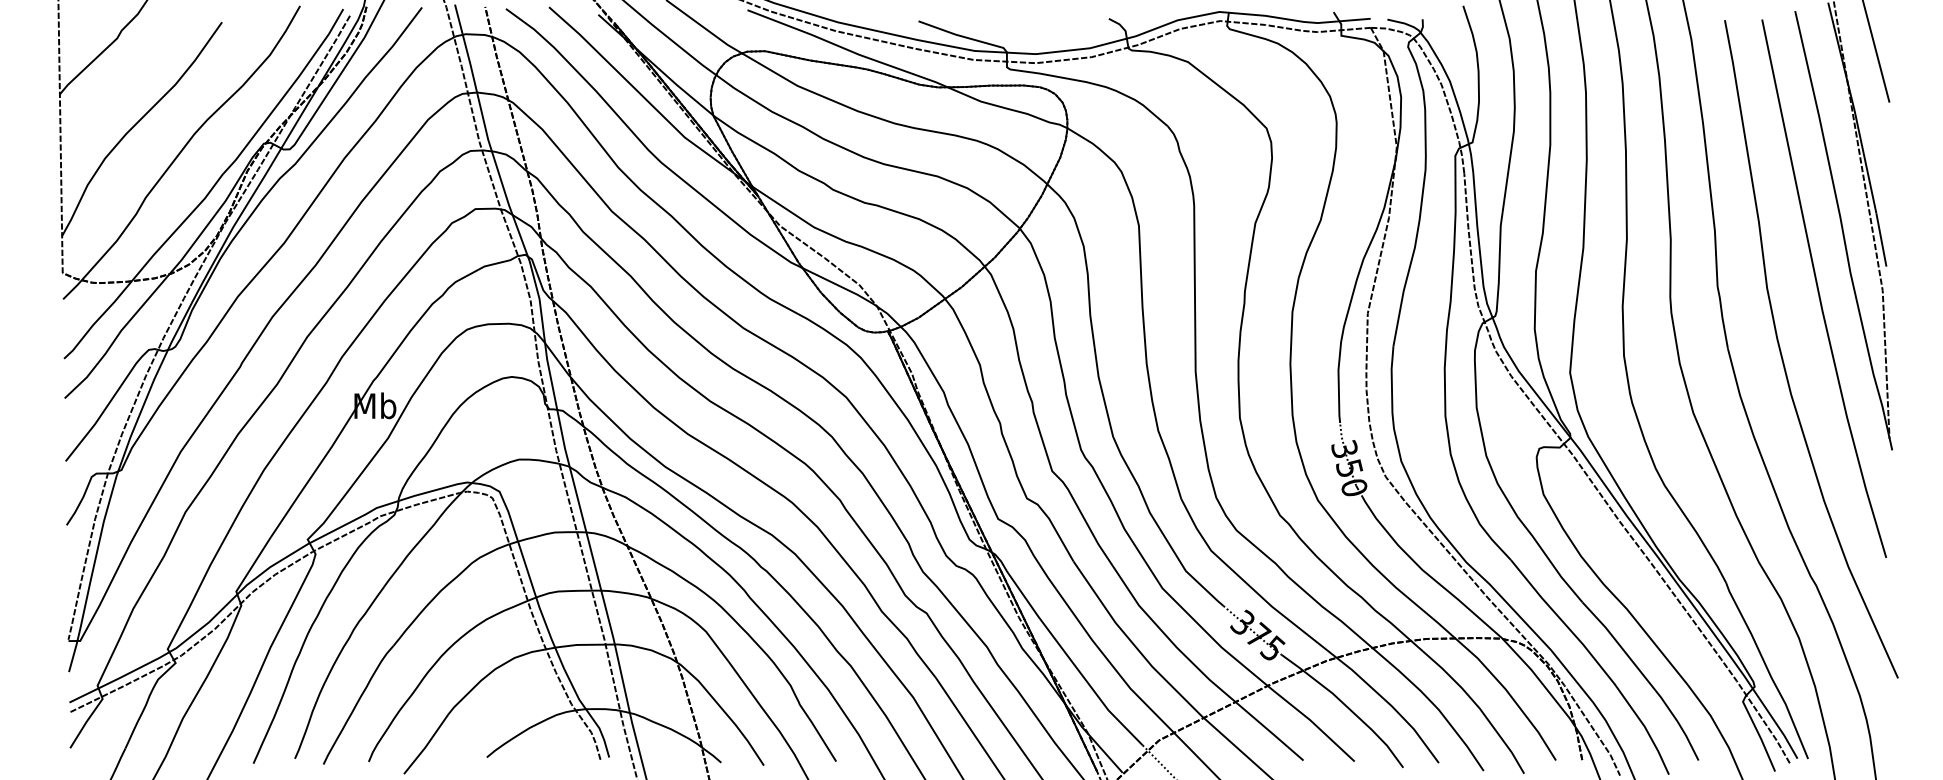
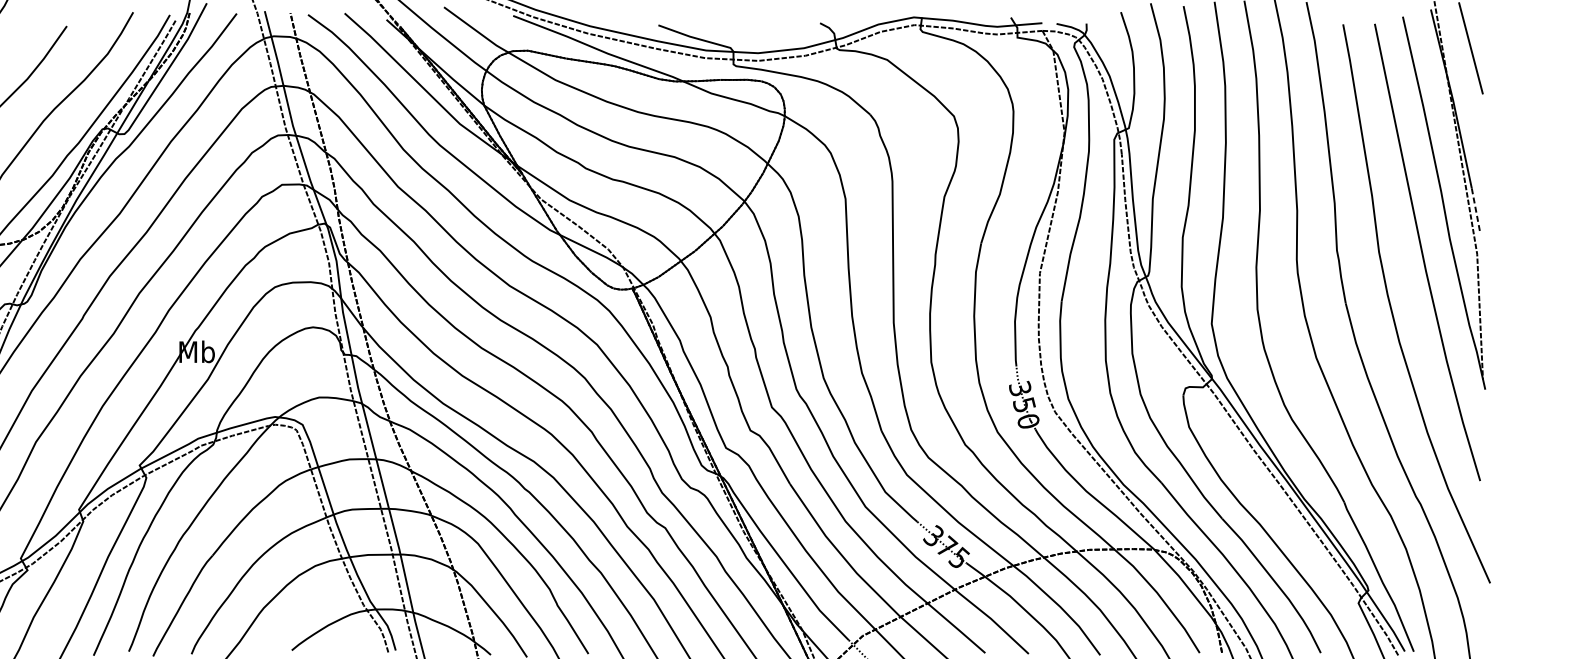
line: (1881, 240) -> (1476, 211), solid -> dashed

